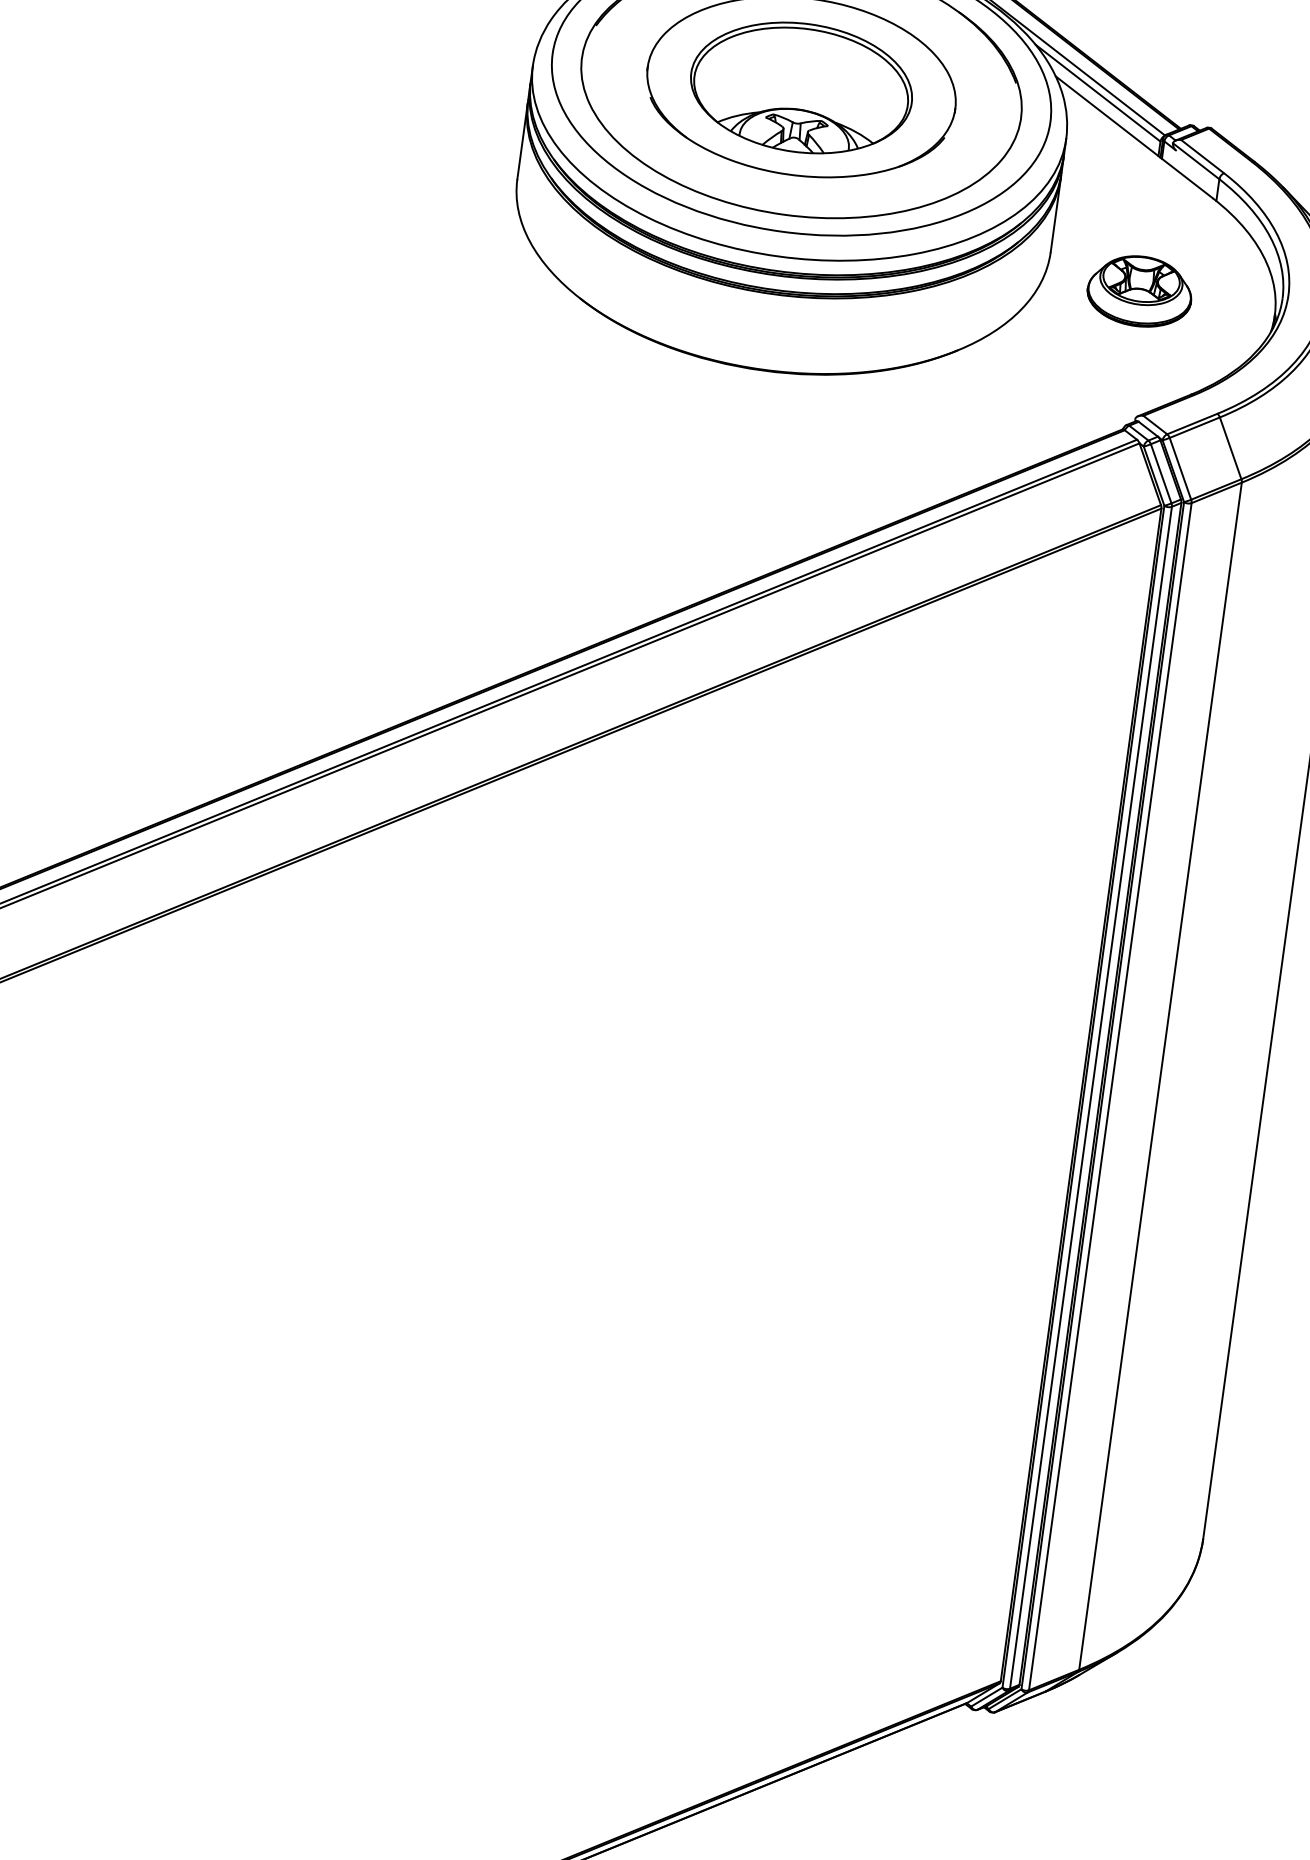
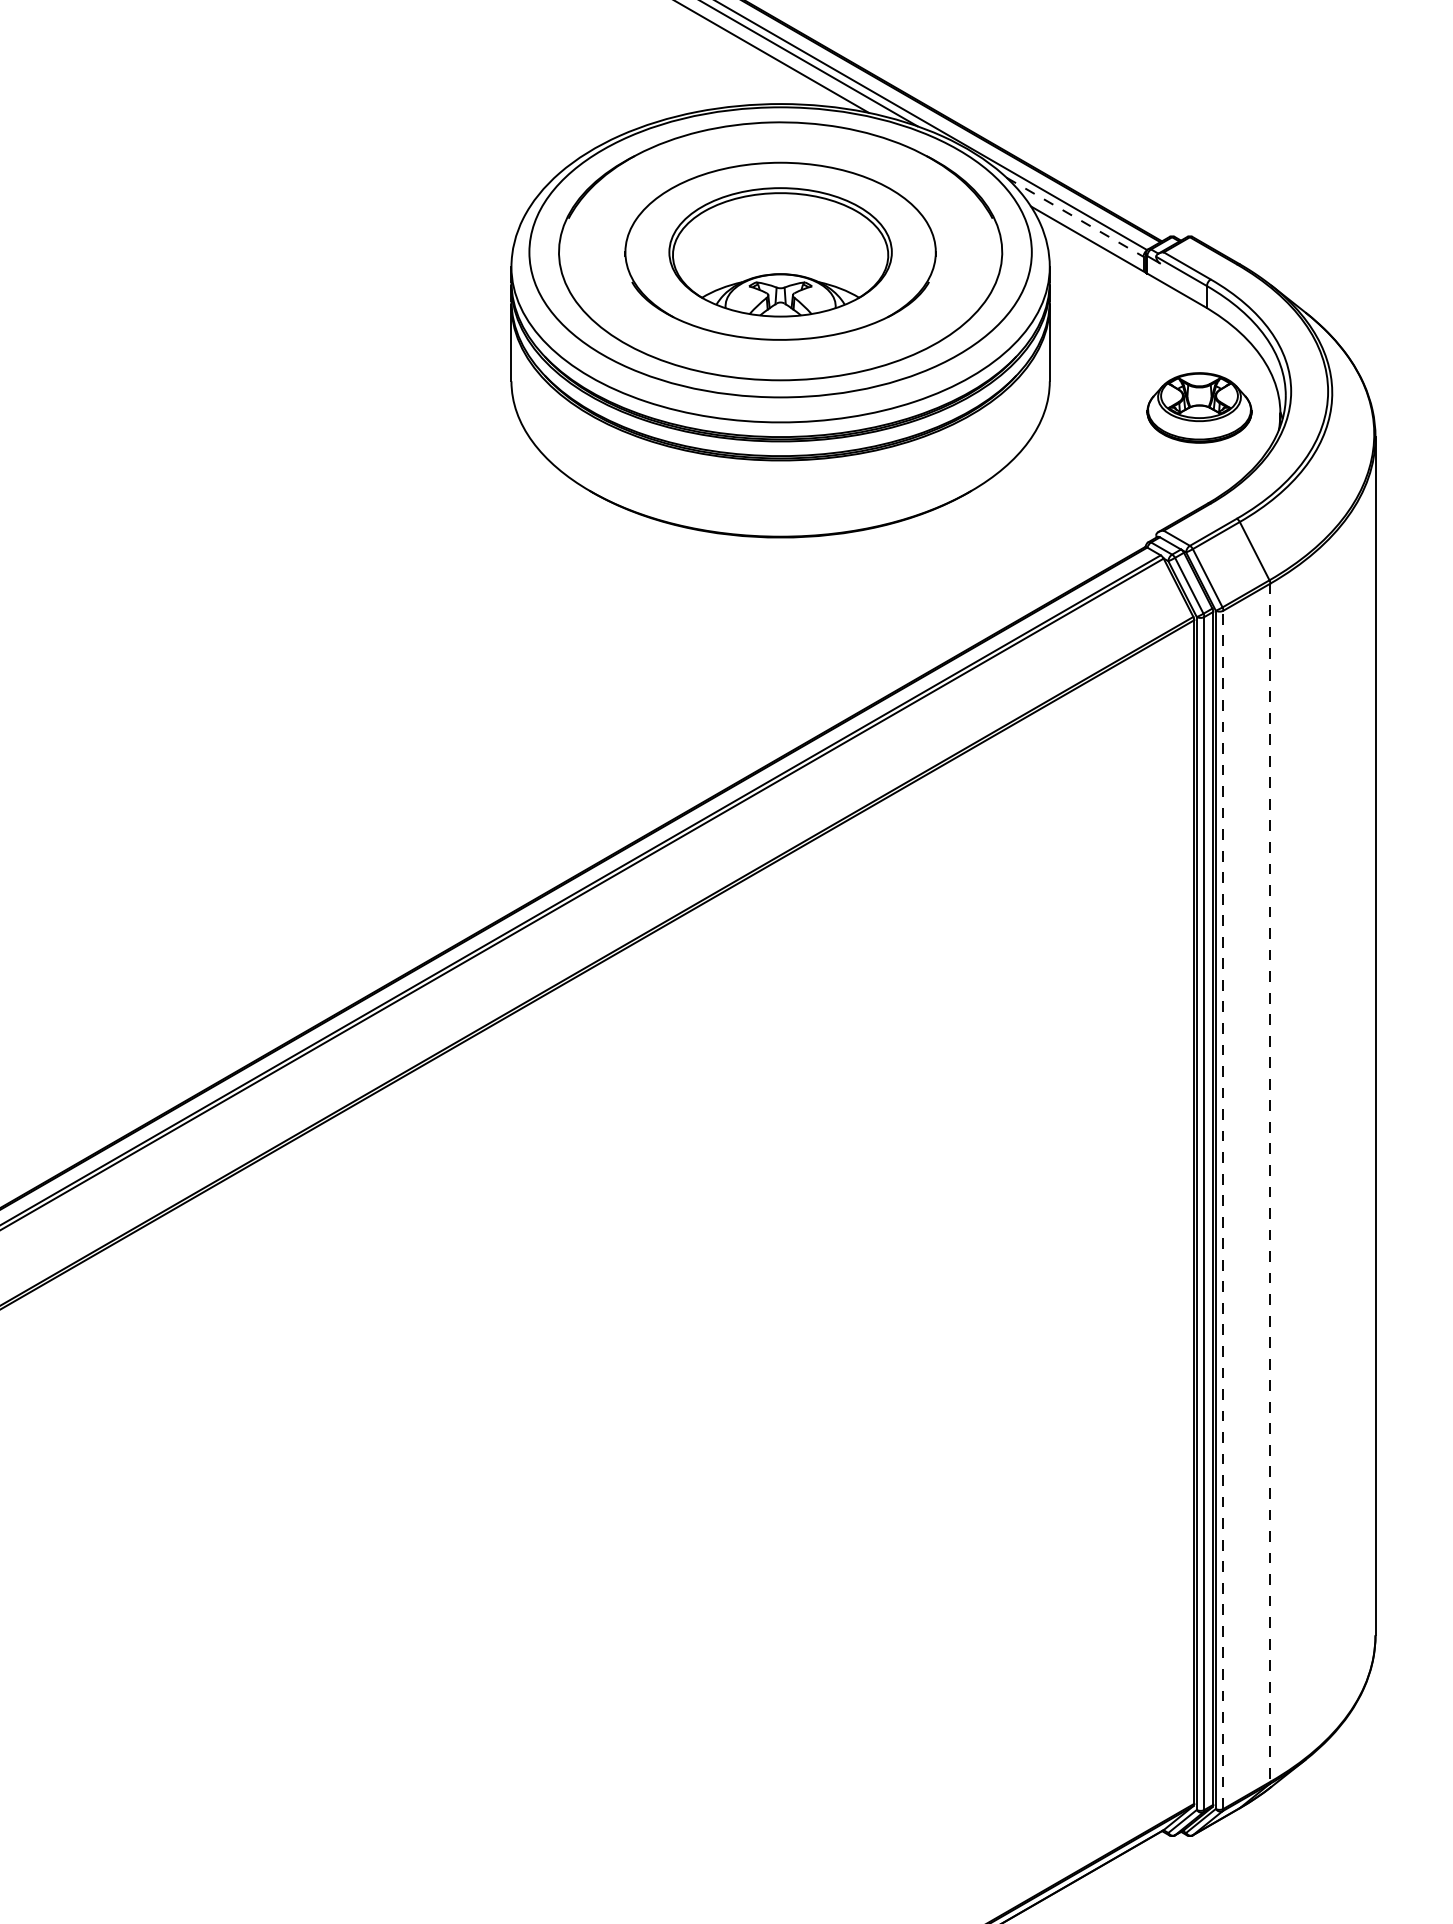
line: (1098, 93) -> (1075, 217), solid -> dashed
part: (1140, 290) -> (1199, 407), moved
line: (1160, 1076) -> (1270, 1183), solid -> dashed
line: (1110, 1096) -> (1223, 1209), solid -> dashed

